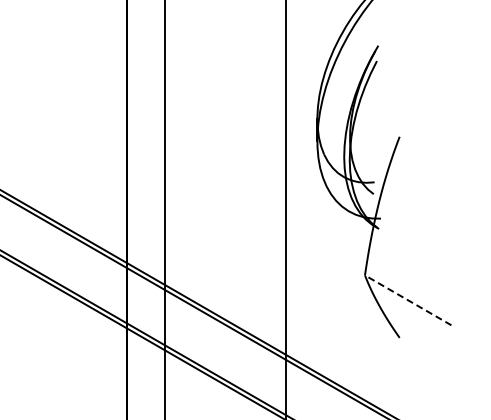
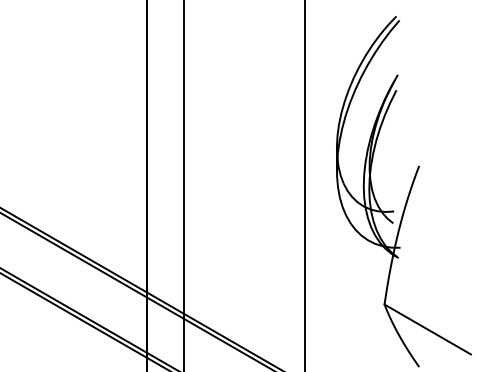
line: (408, 300) -> (428, 329), dashed -> solid

